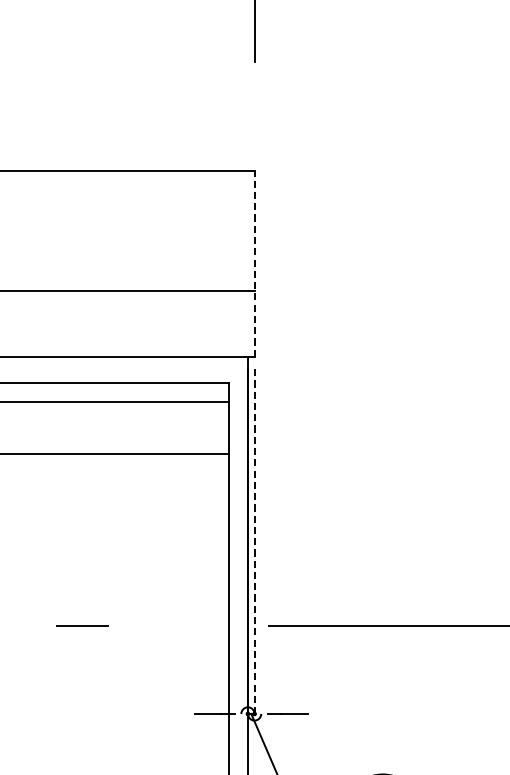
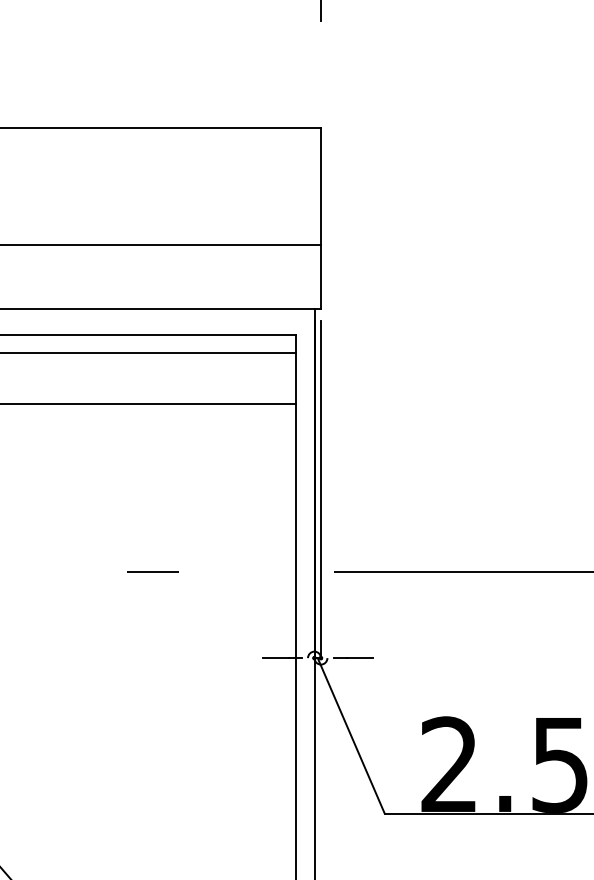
line: (254, 263) -> (320, 218), dashed -> solid
line: (254, 542) -> (320, 490), dashed -> solid

